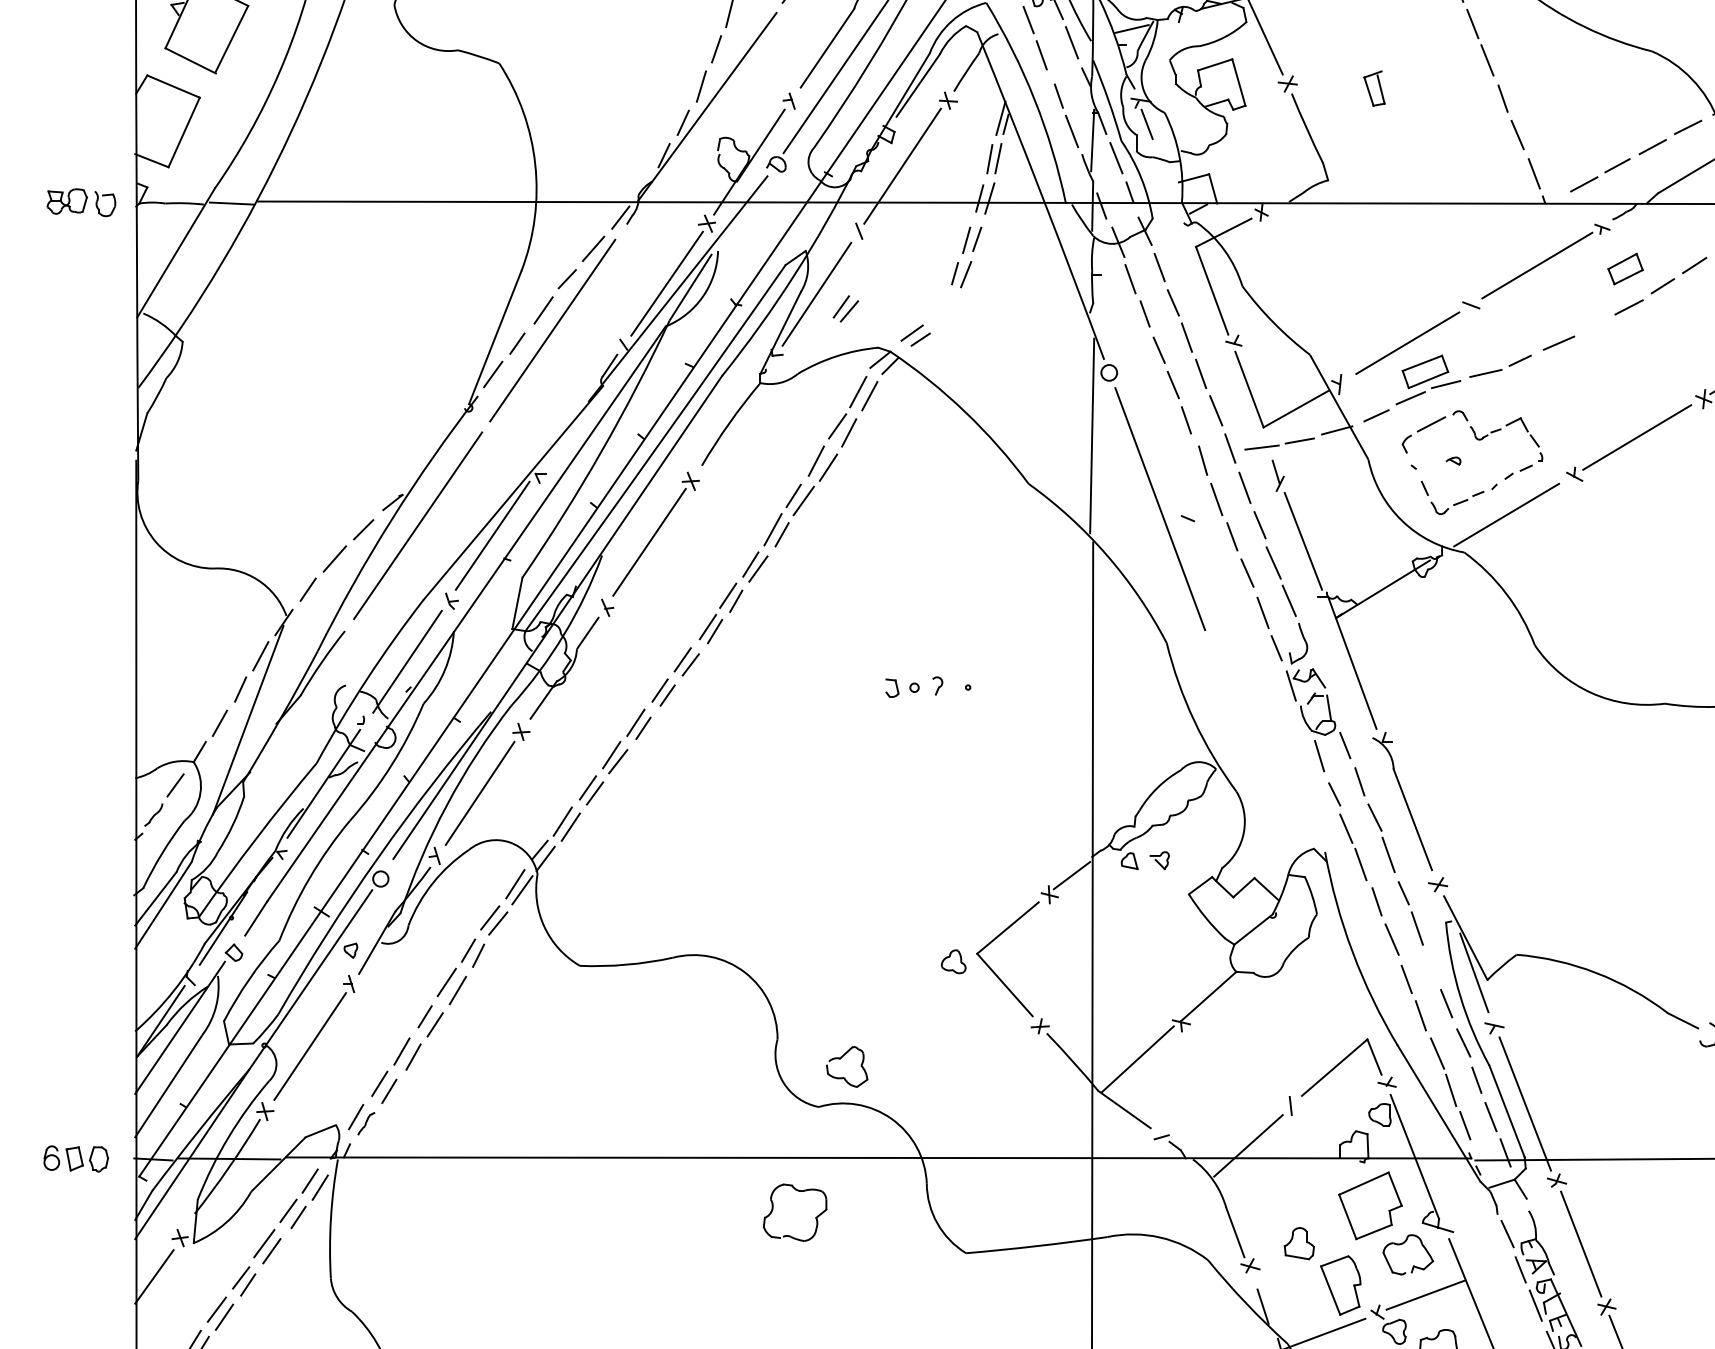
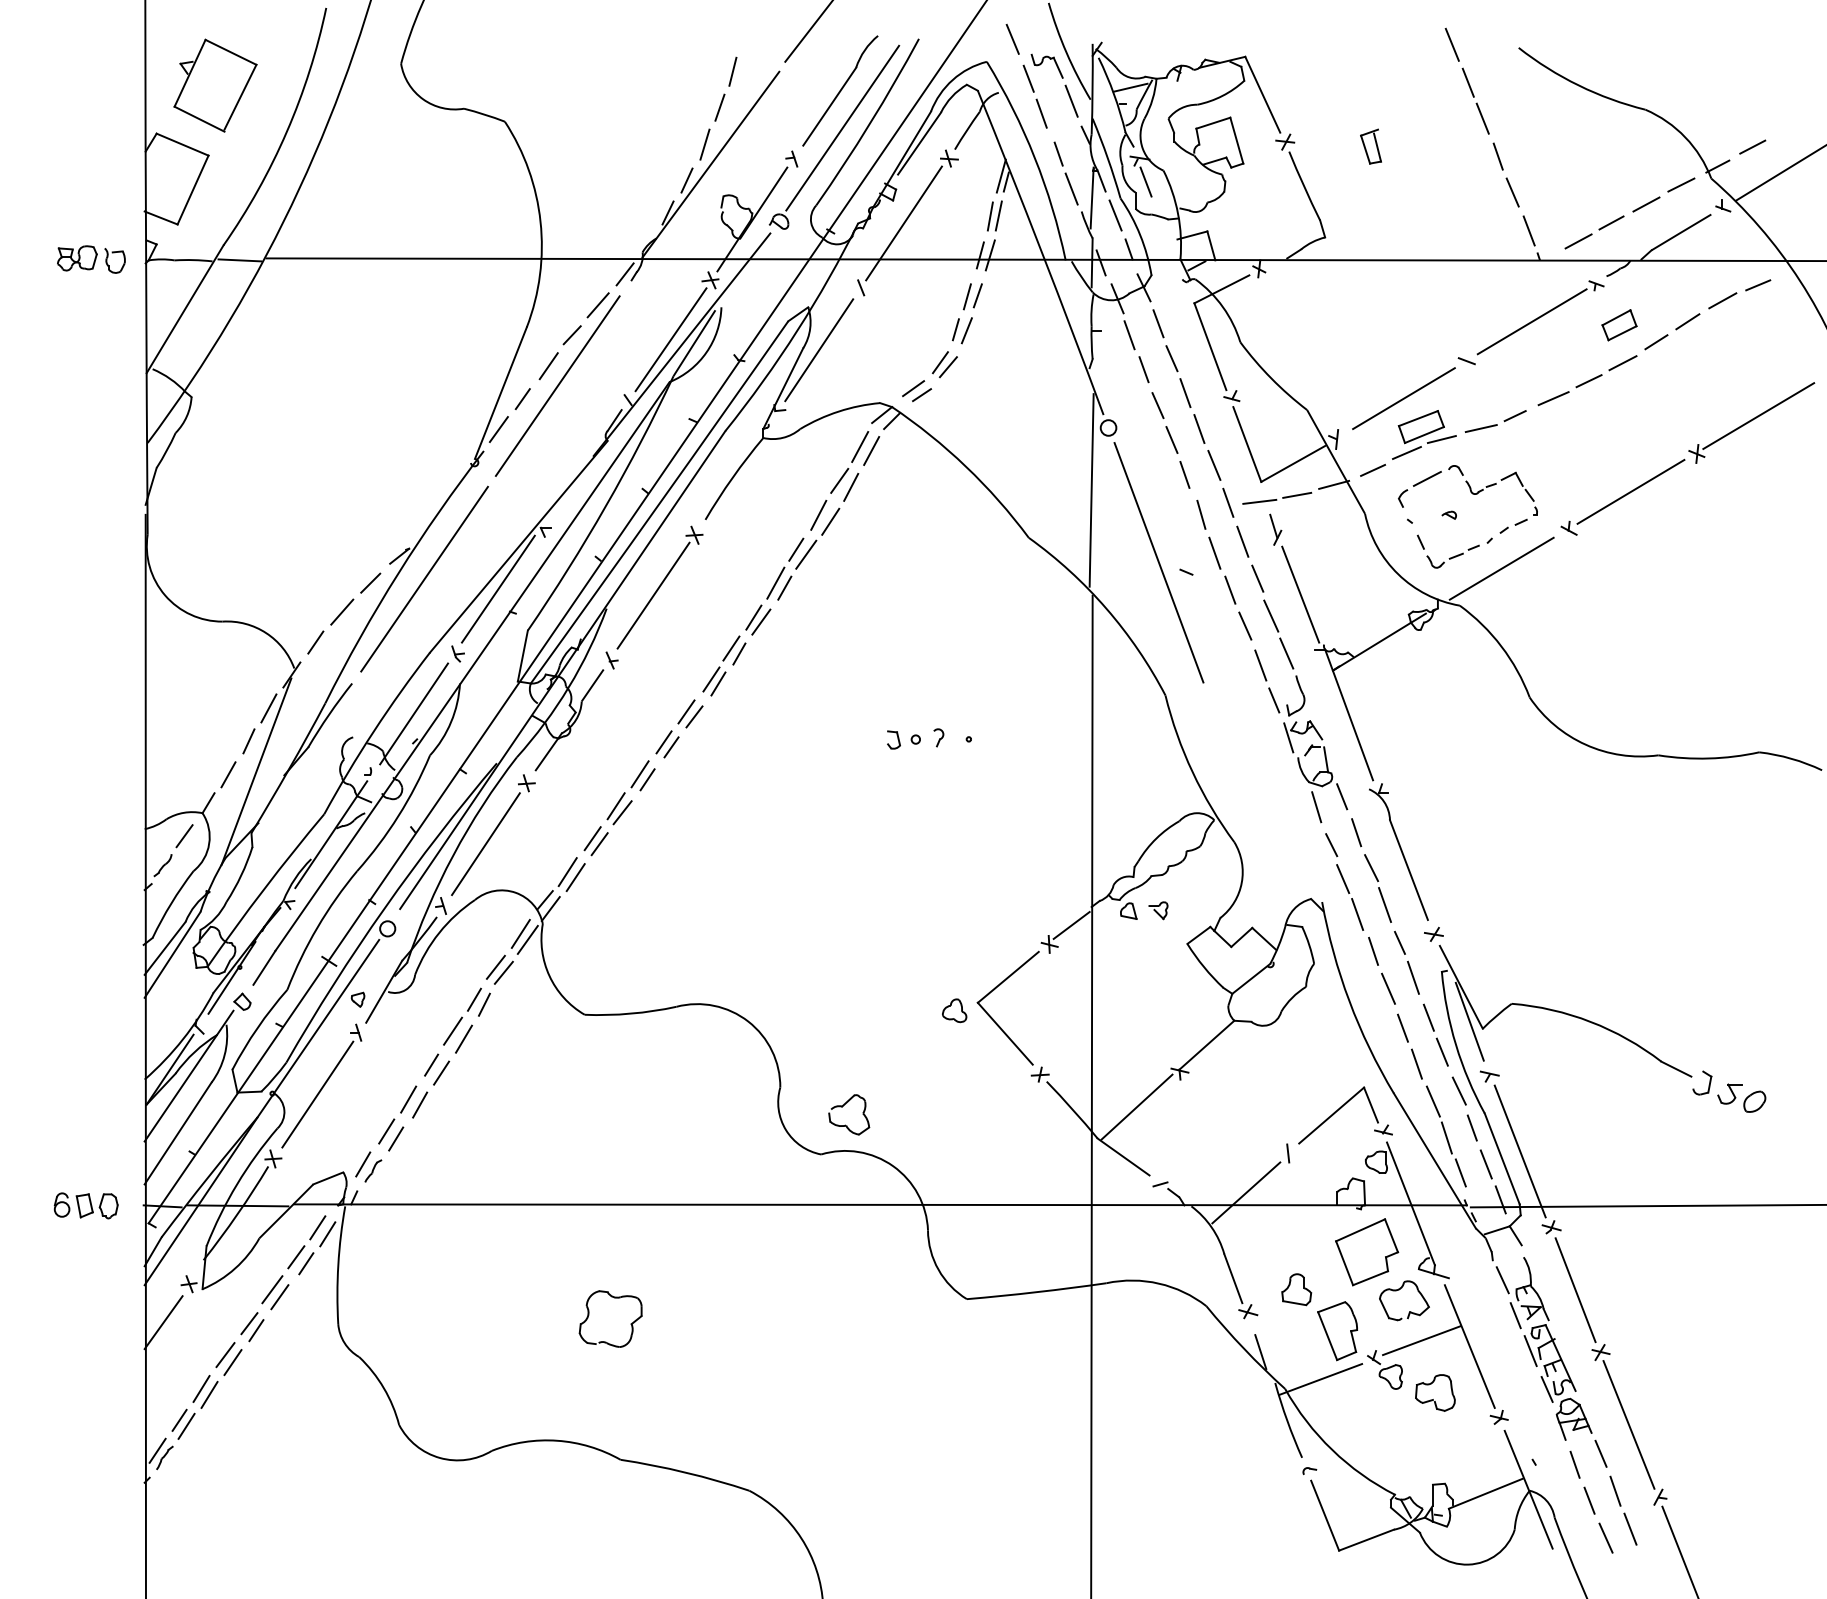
part: (845, 308) -> (944, 364), moved
line: (1594, 325) -> (1588, 381), added
line: (1432, 968) -> (1428, 1017), added
part: (798, 1191) -> (614, 1298), moved

